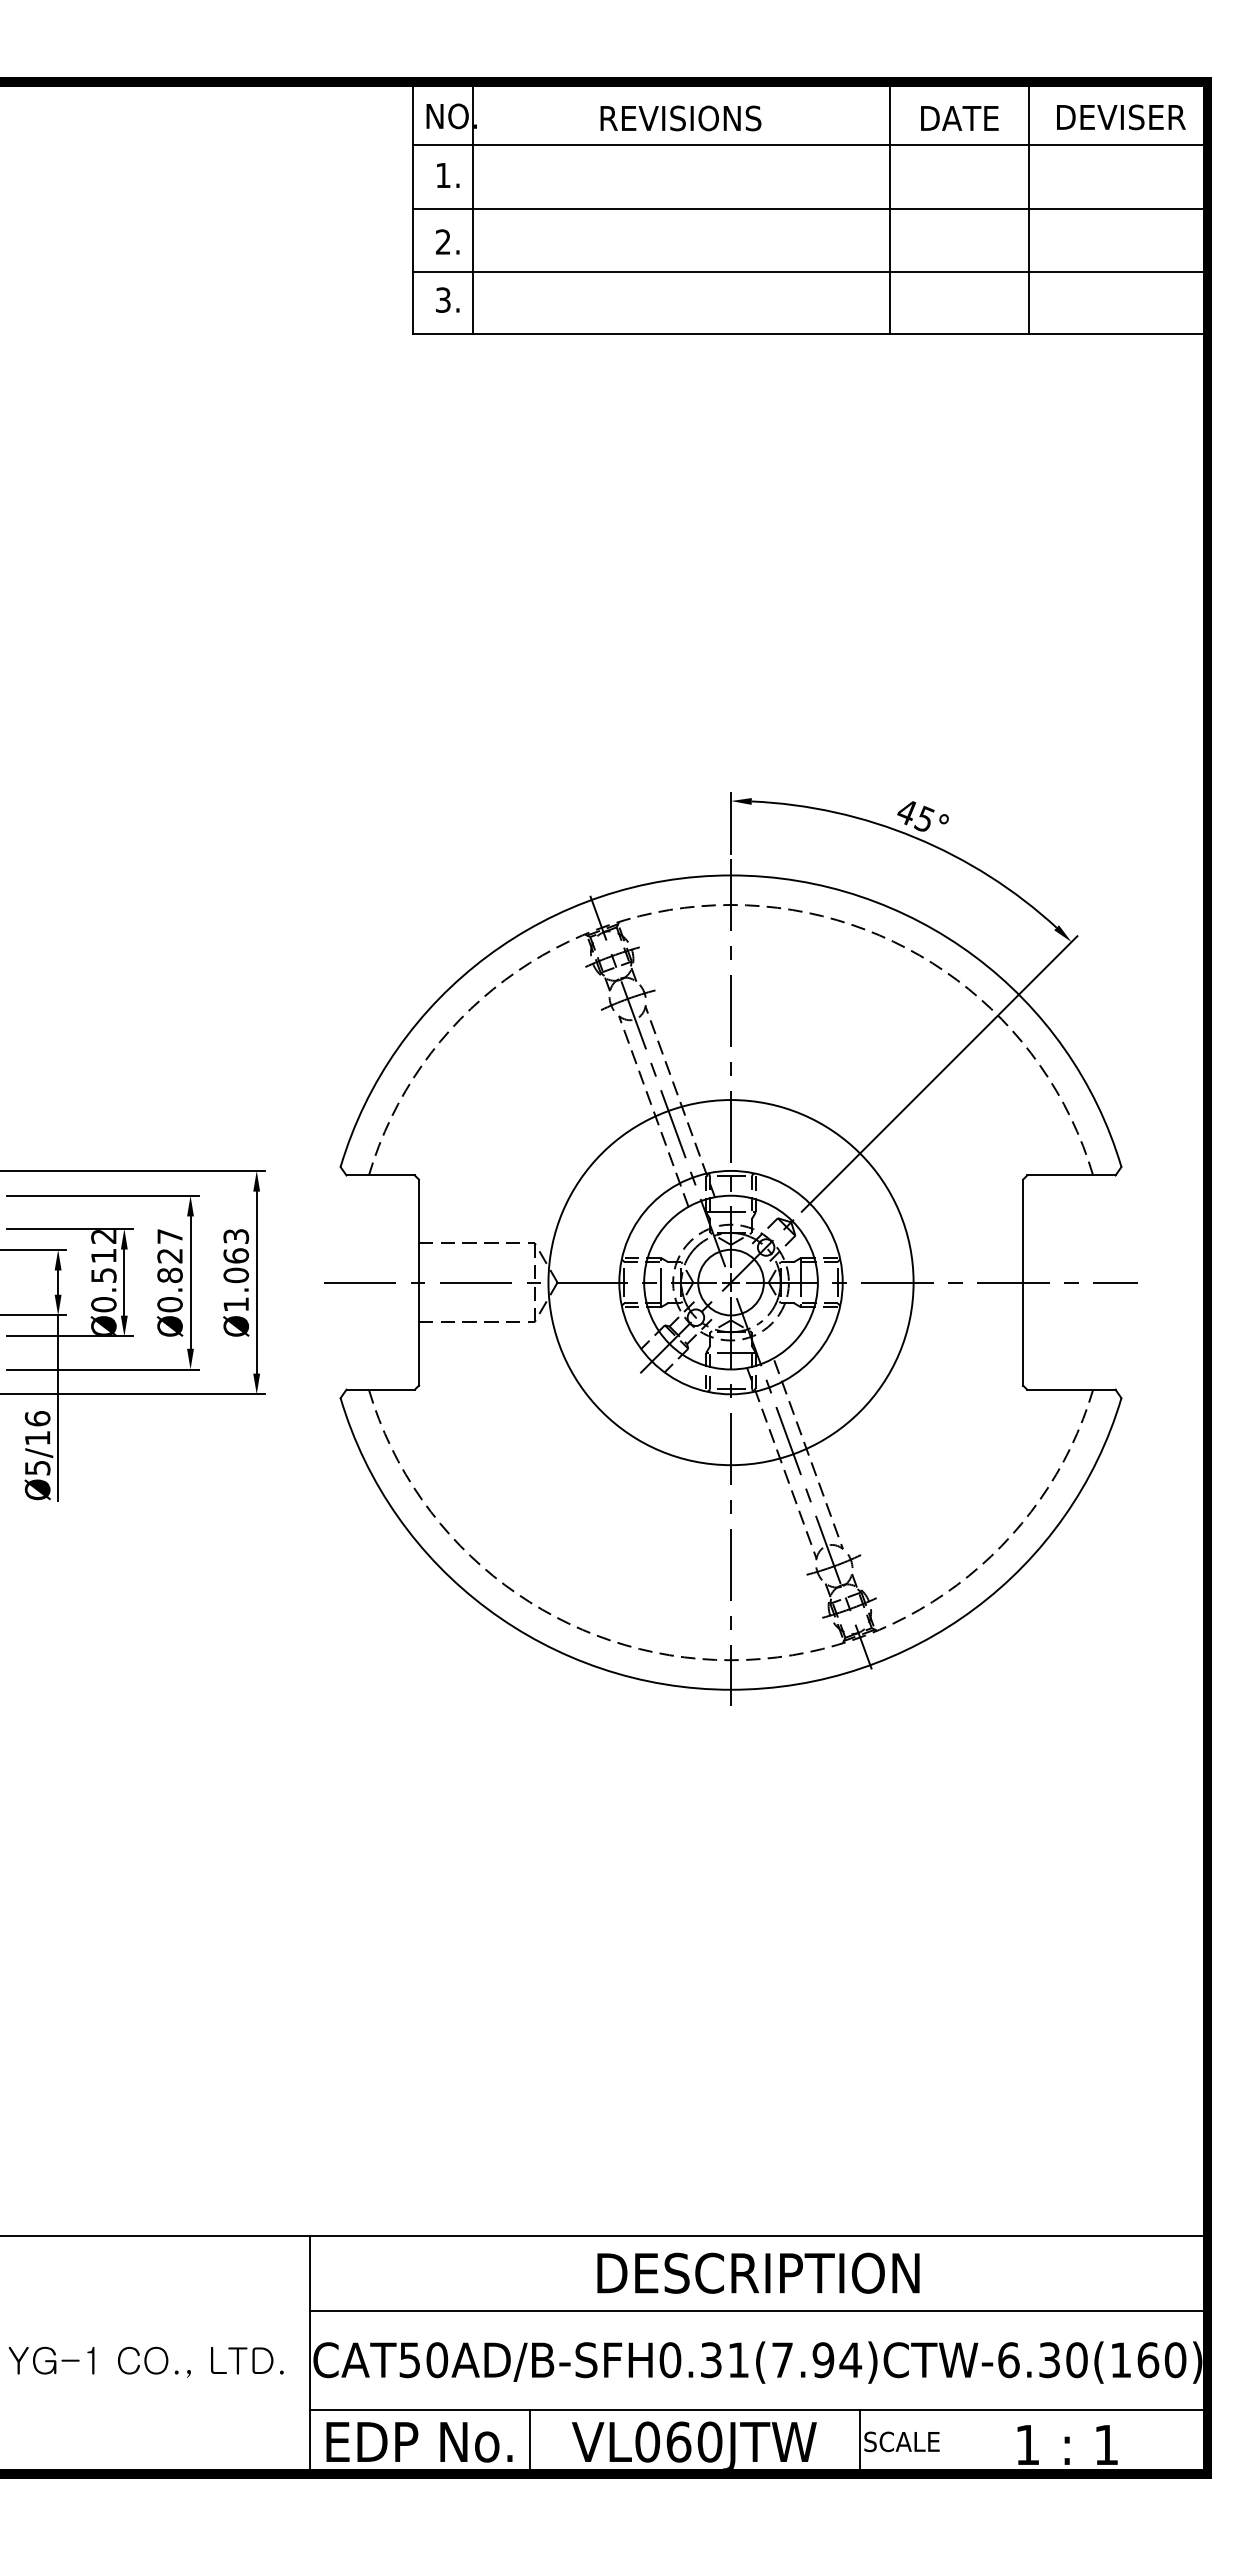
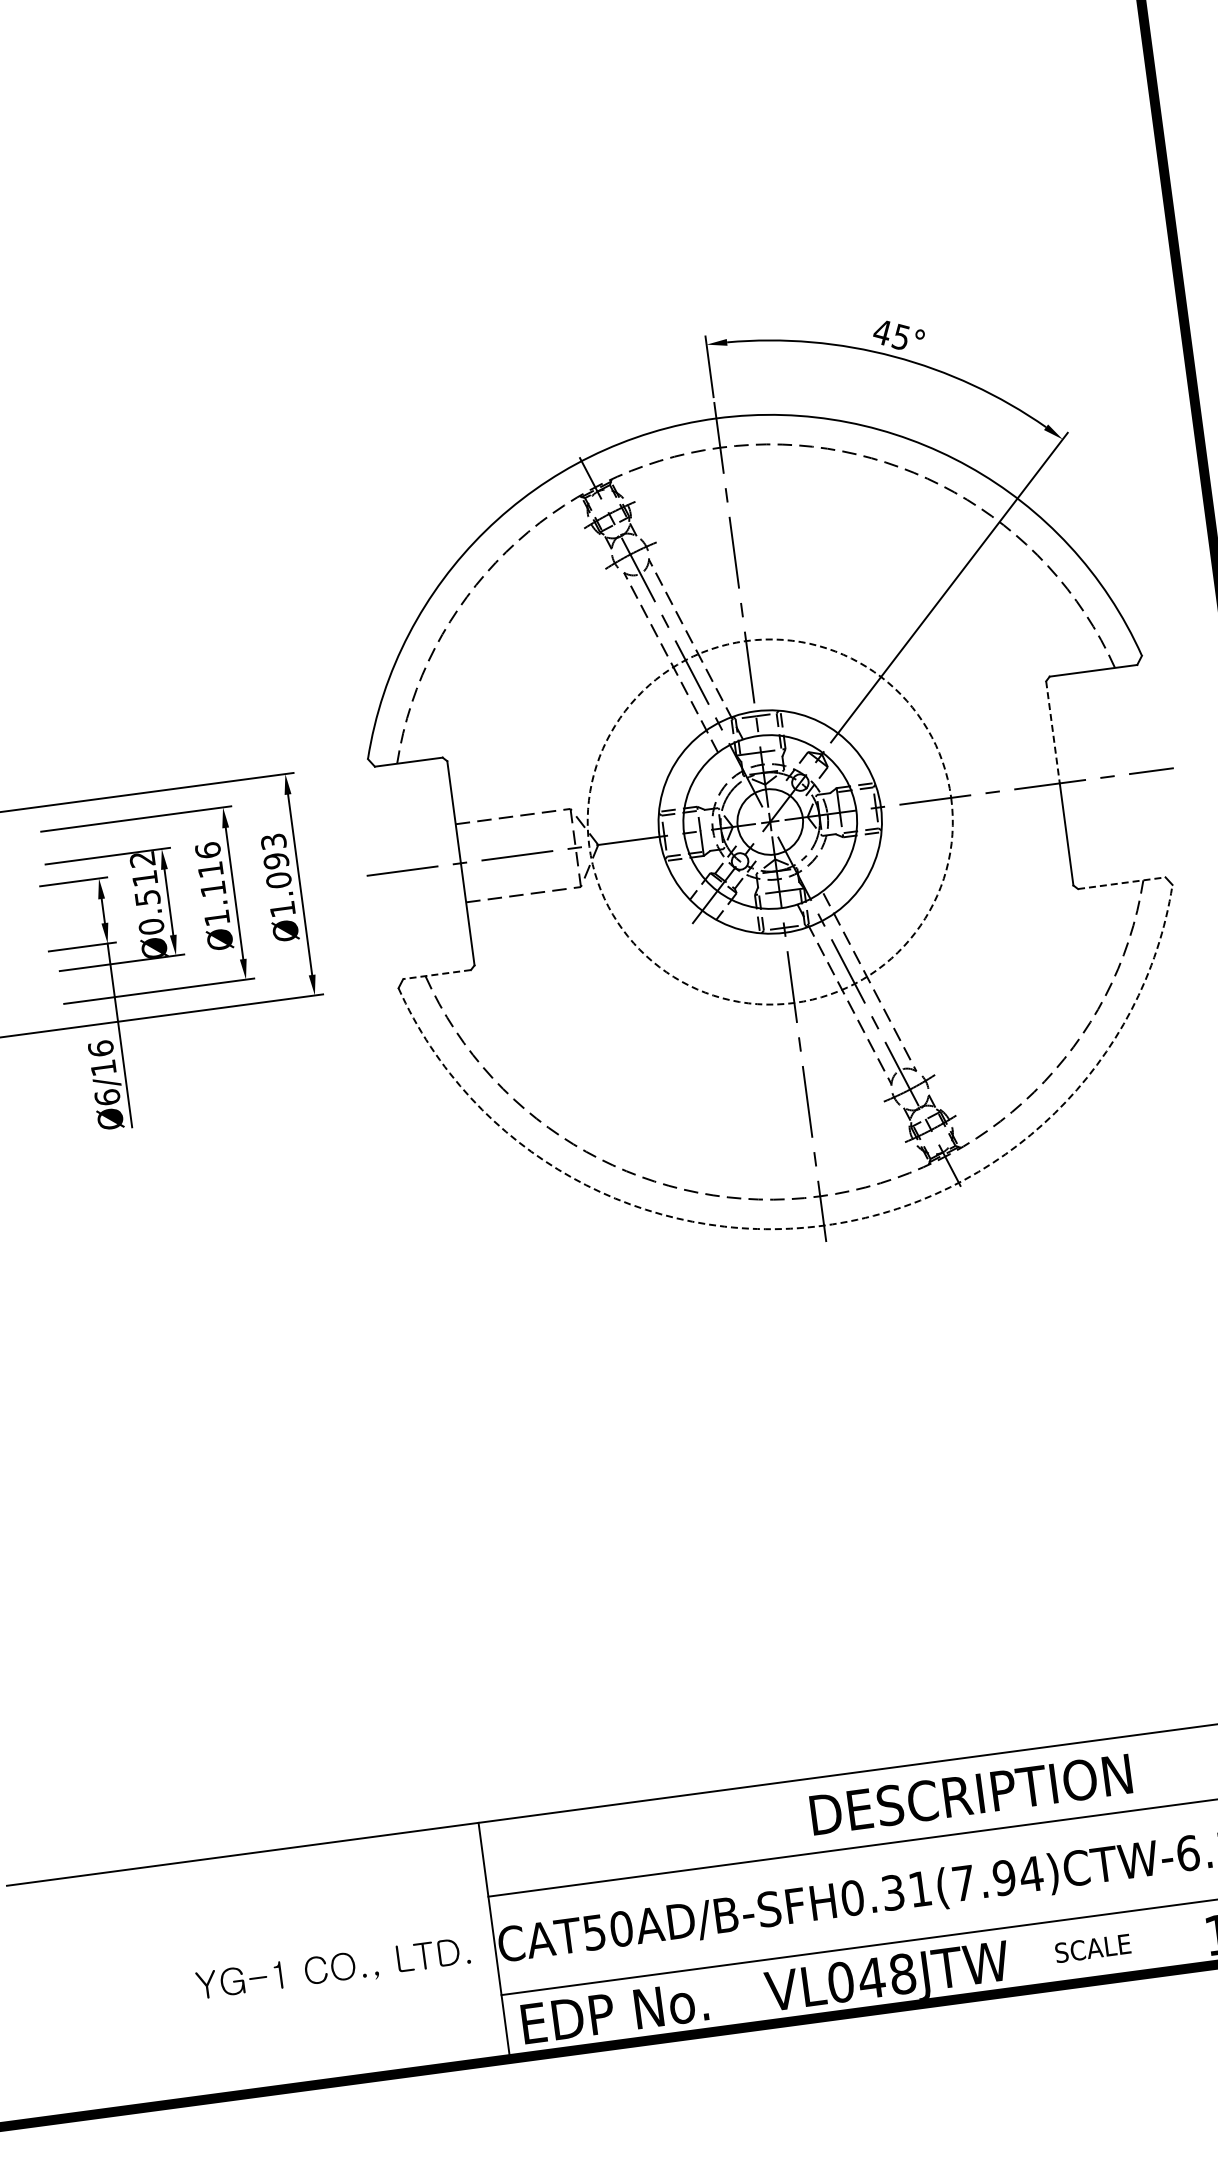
line: (1023, 1231) -> (1053, 732), solid -> dashed
text: (236, 1255) -> (276, 860), Ø1.063 -> Ø1.093
text: (169, 1270) -> (212, 884), Ø0.827 -> Ø1.116
circle: (730, 1282) -> (769, 821), solid -> dashed
line: (380, 1389) -> (436, 974), solid -> dashed
line: (1071, 1389) -> (1121, 882), solid -> dashed
text: (37, 1467) -> (107, 1097), Ø5/16 -> Ø6/16
arc: (731, 1689) -> (824, 1225), solid -> dashed
text: (758, 2272) -> (971, 1793), moved
line: (529, 2441) -> (723, 1997), removed
text: (693, 2441) -> (886, 1975), VL060JTW -> VL048JTW
line: (859, 2441) -> (1050, 1953), removed

